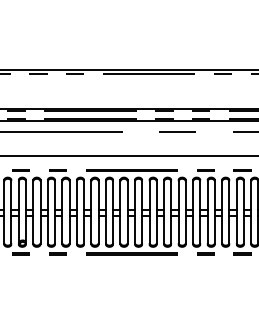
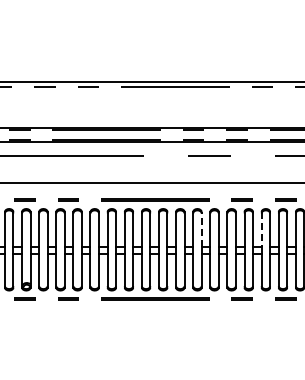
line: (171, 195) -> (201, 229), solid -> dashed
line: (222, 195) -> (261, 230), solid -> dashed

